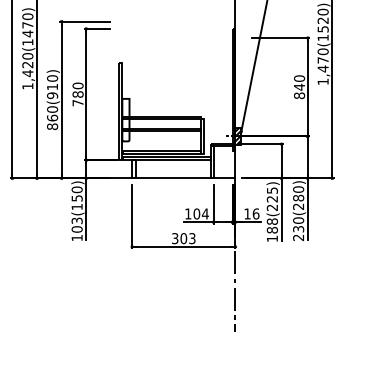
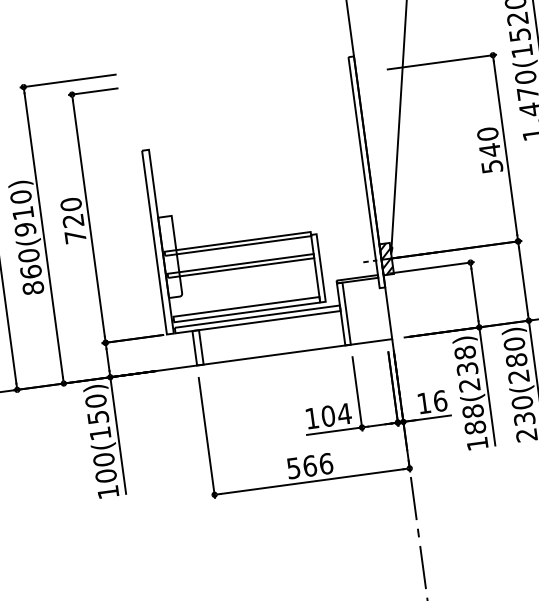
text: (77, 94) -> (72, 220), 780 -> 720
text: (299, 95) -> (492, 166), 840 -> 540
text: (271, 194) -> (464, 360), 188(225) -> 188(238)
text: (76, 220) -> (102, 459), 103(150) -> 100(150)
text: (183, 238) -> (309, 465), 303 -> 566

